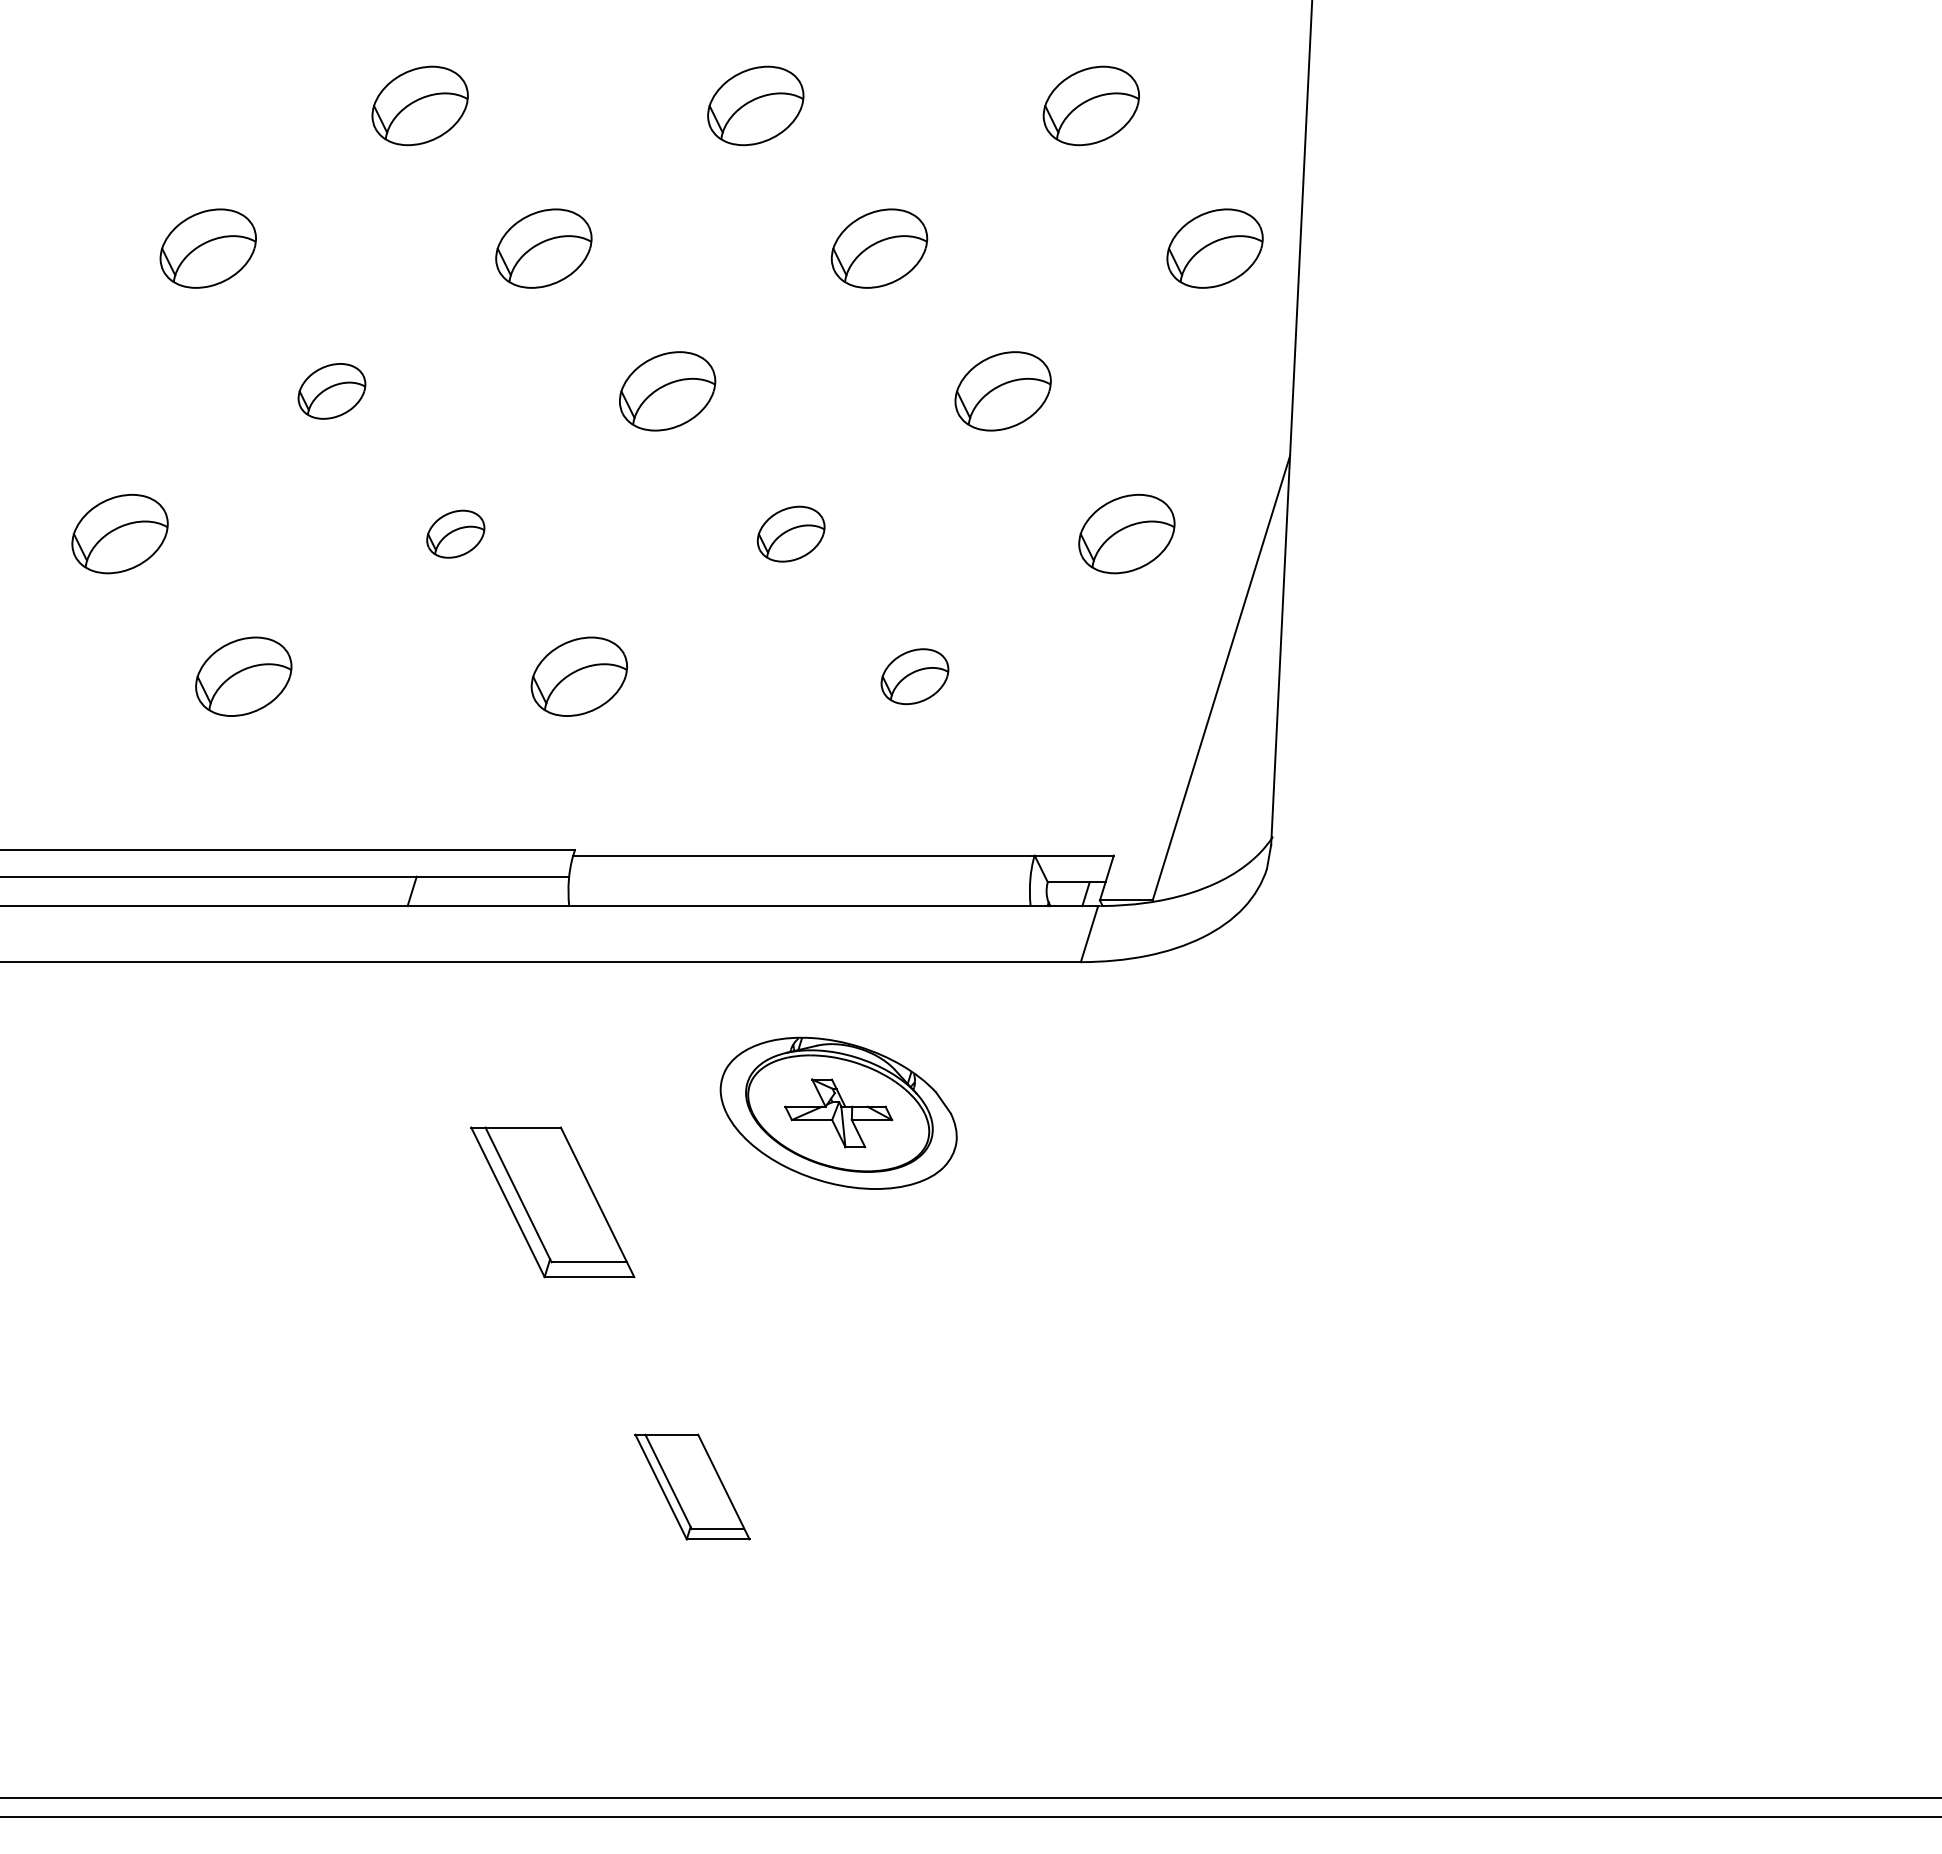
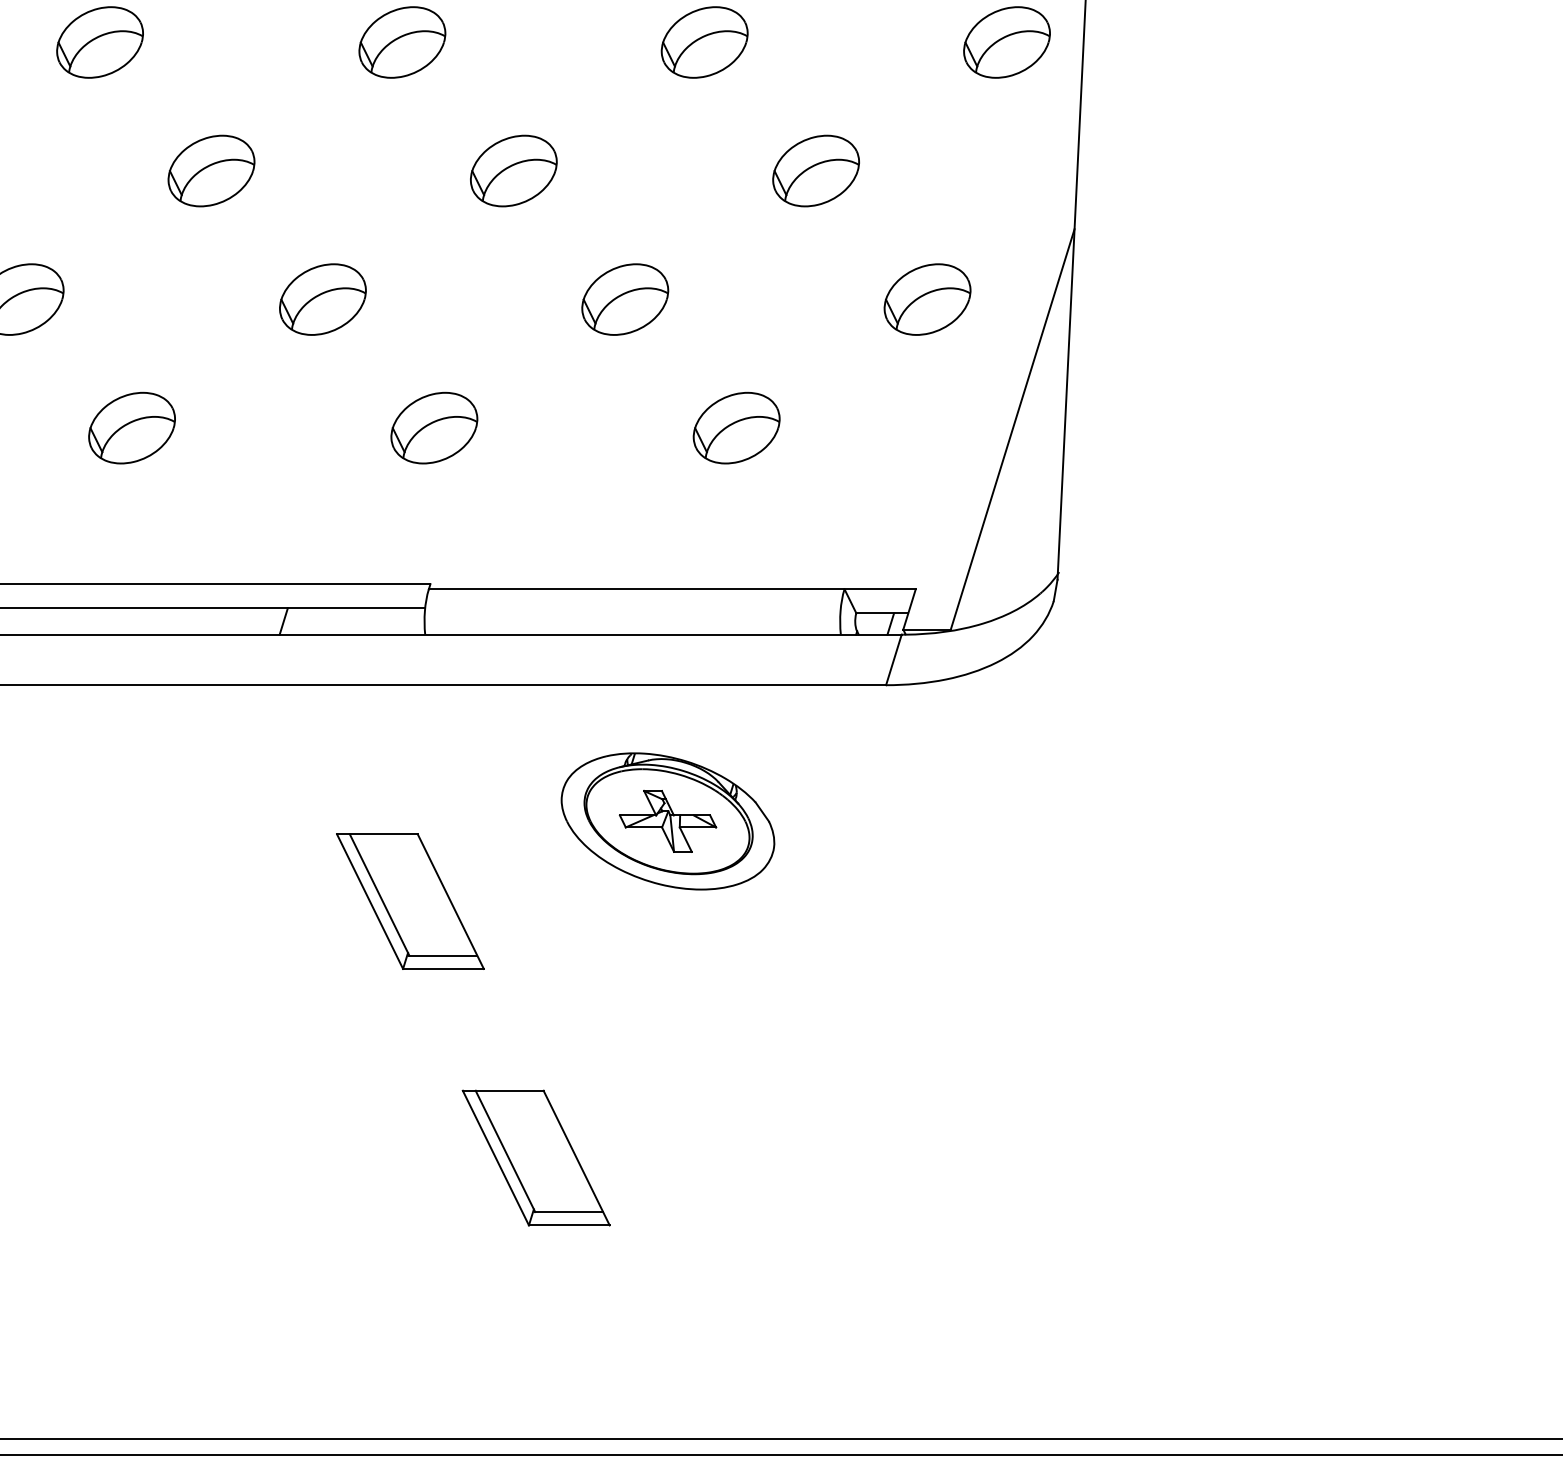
part: (331, 391) -> (211, 171), size x1.43
part: (455, 534) -> (322, 299), size x1.67
part: (790, 534) -> (624, 299), size x1.43
part: (914, 676) -> (736, 427), size x1.43
part: (692, 1486) -> (536, 1157), size x1.43

